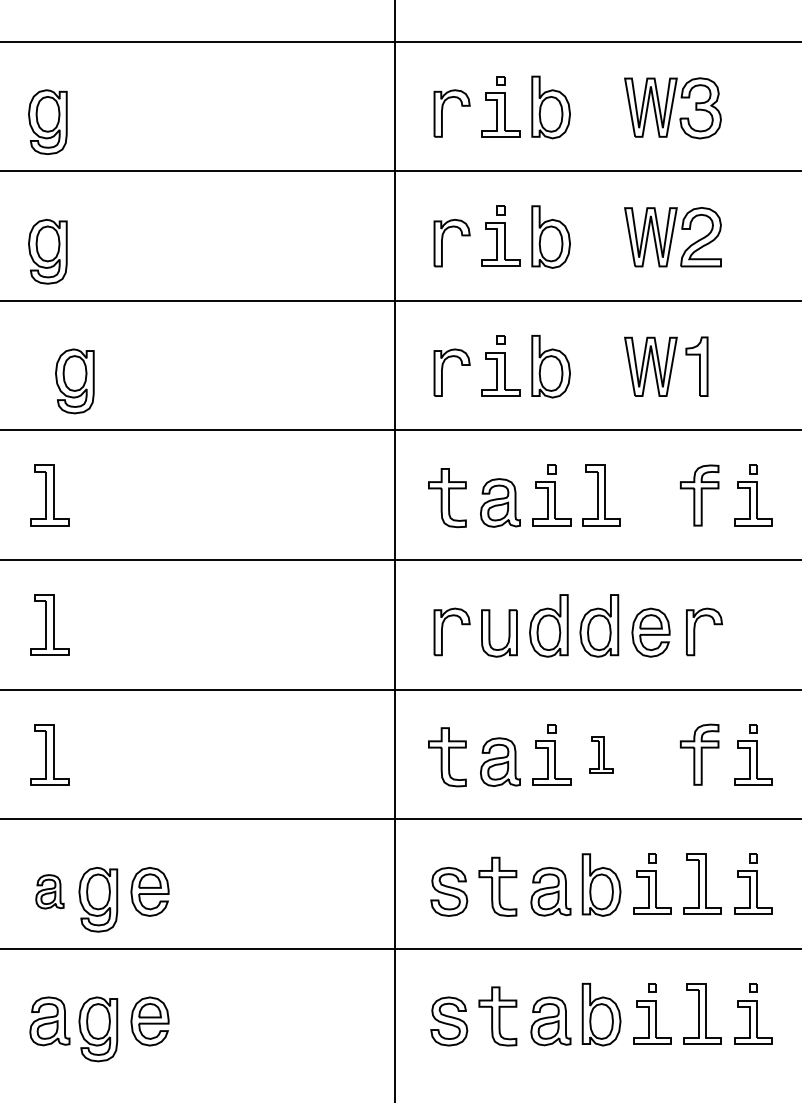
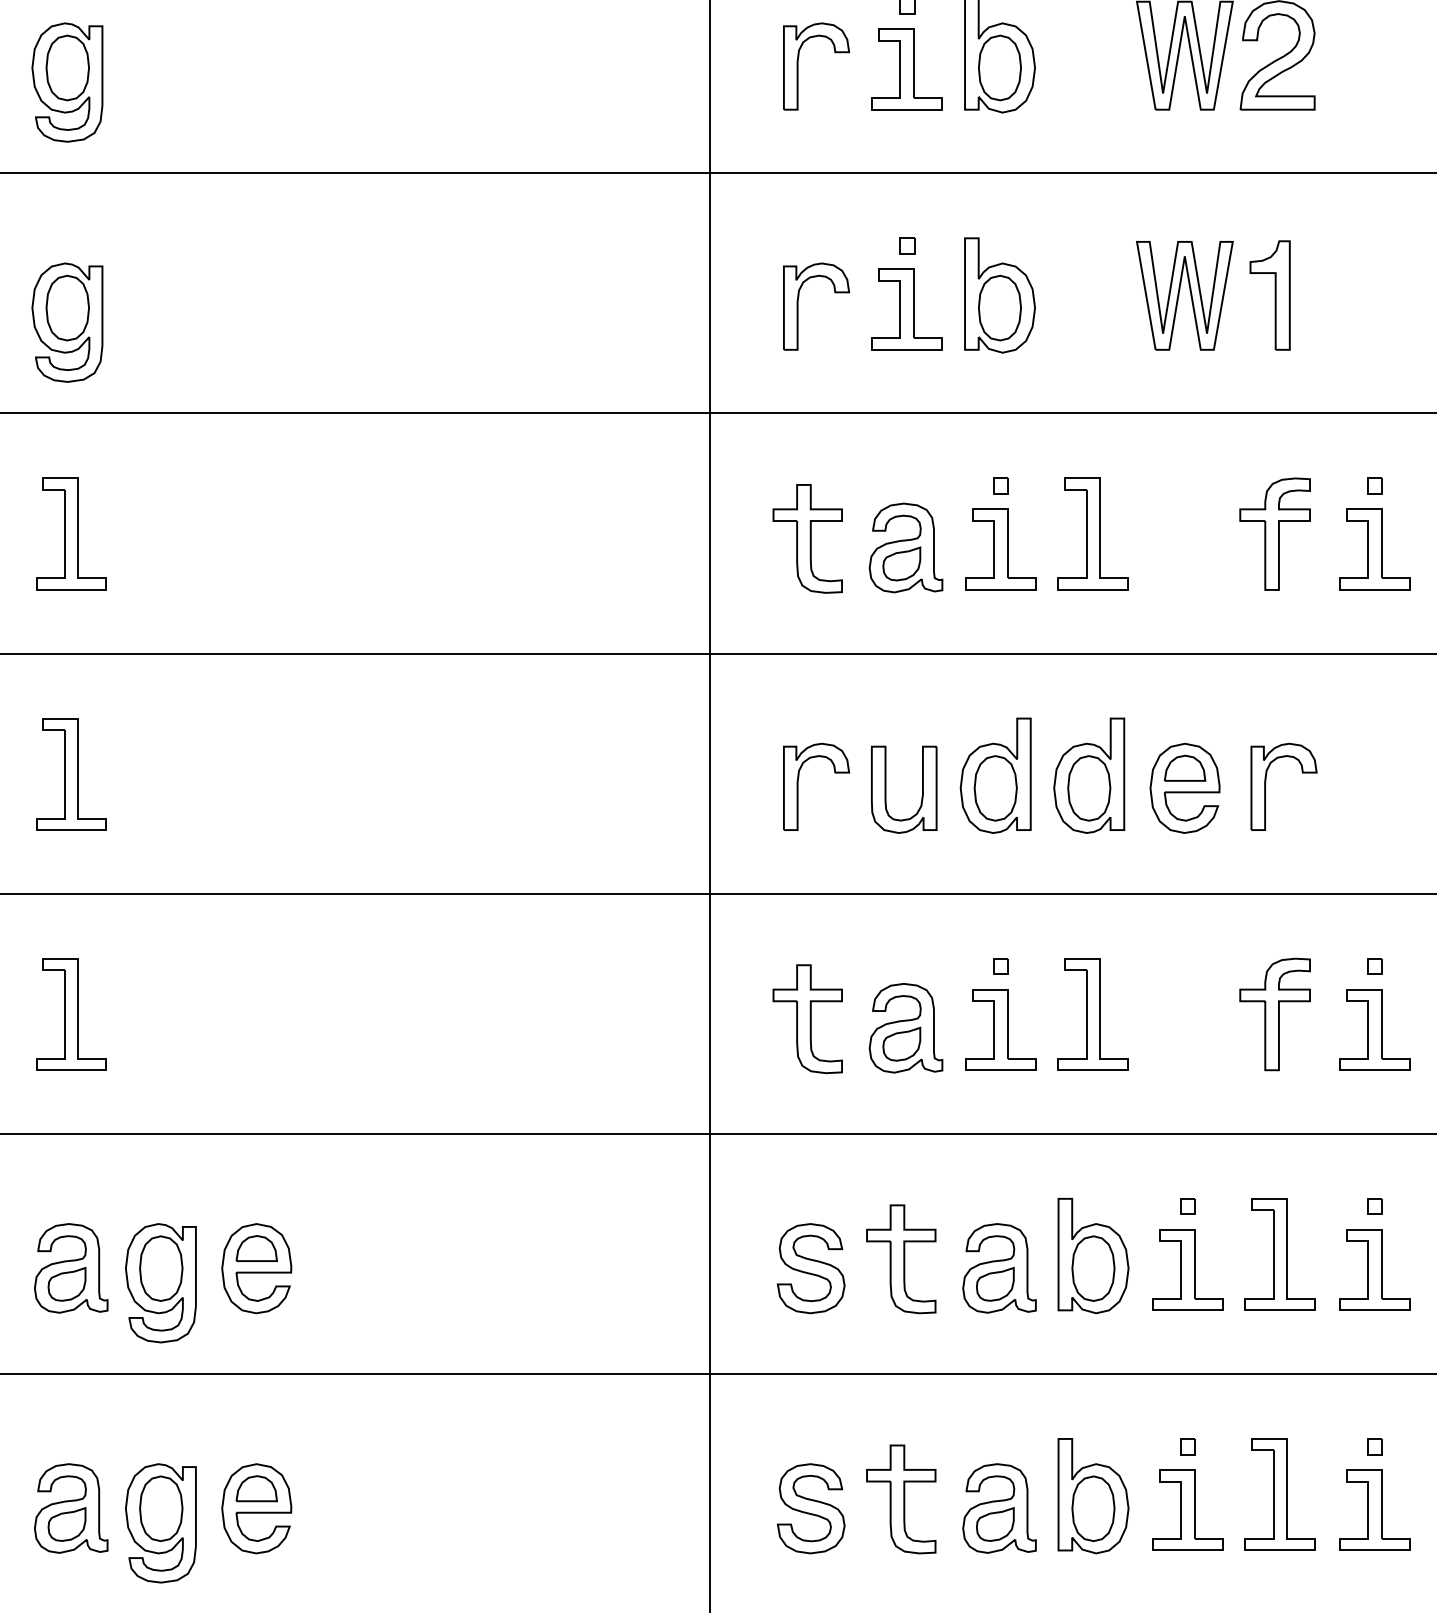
part: (74, 381) -> (66, 322), moved
part: (601, 754) -> (1093, 1014), size x1.67
part: (49, 891) -> (70, 1267), size x1.43

